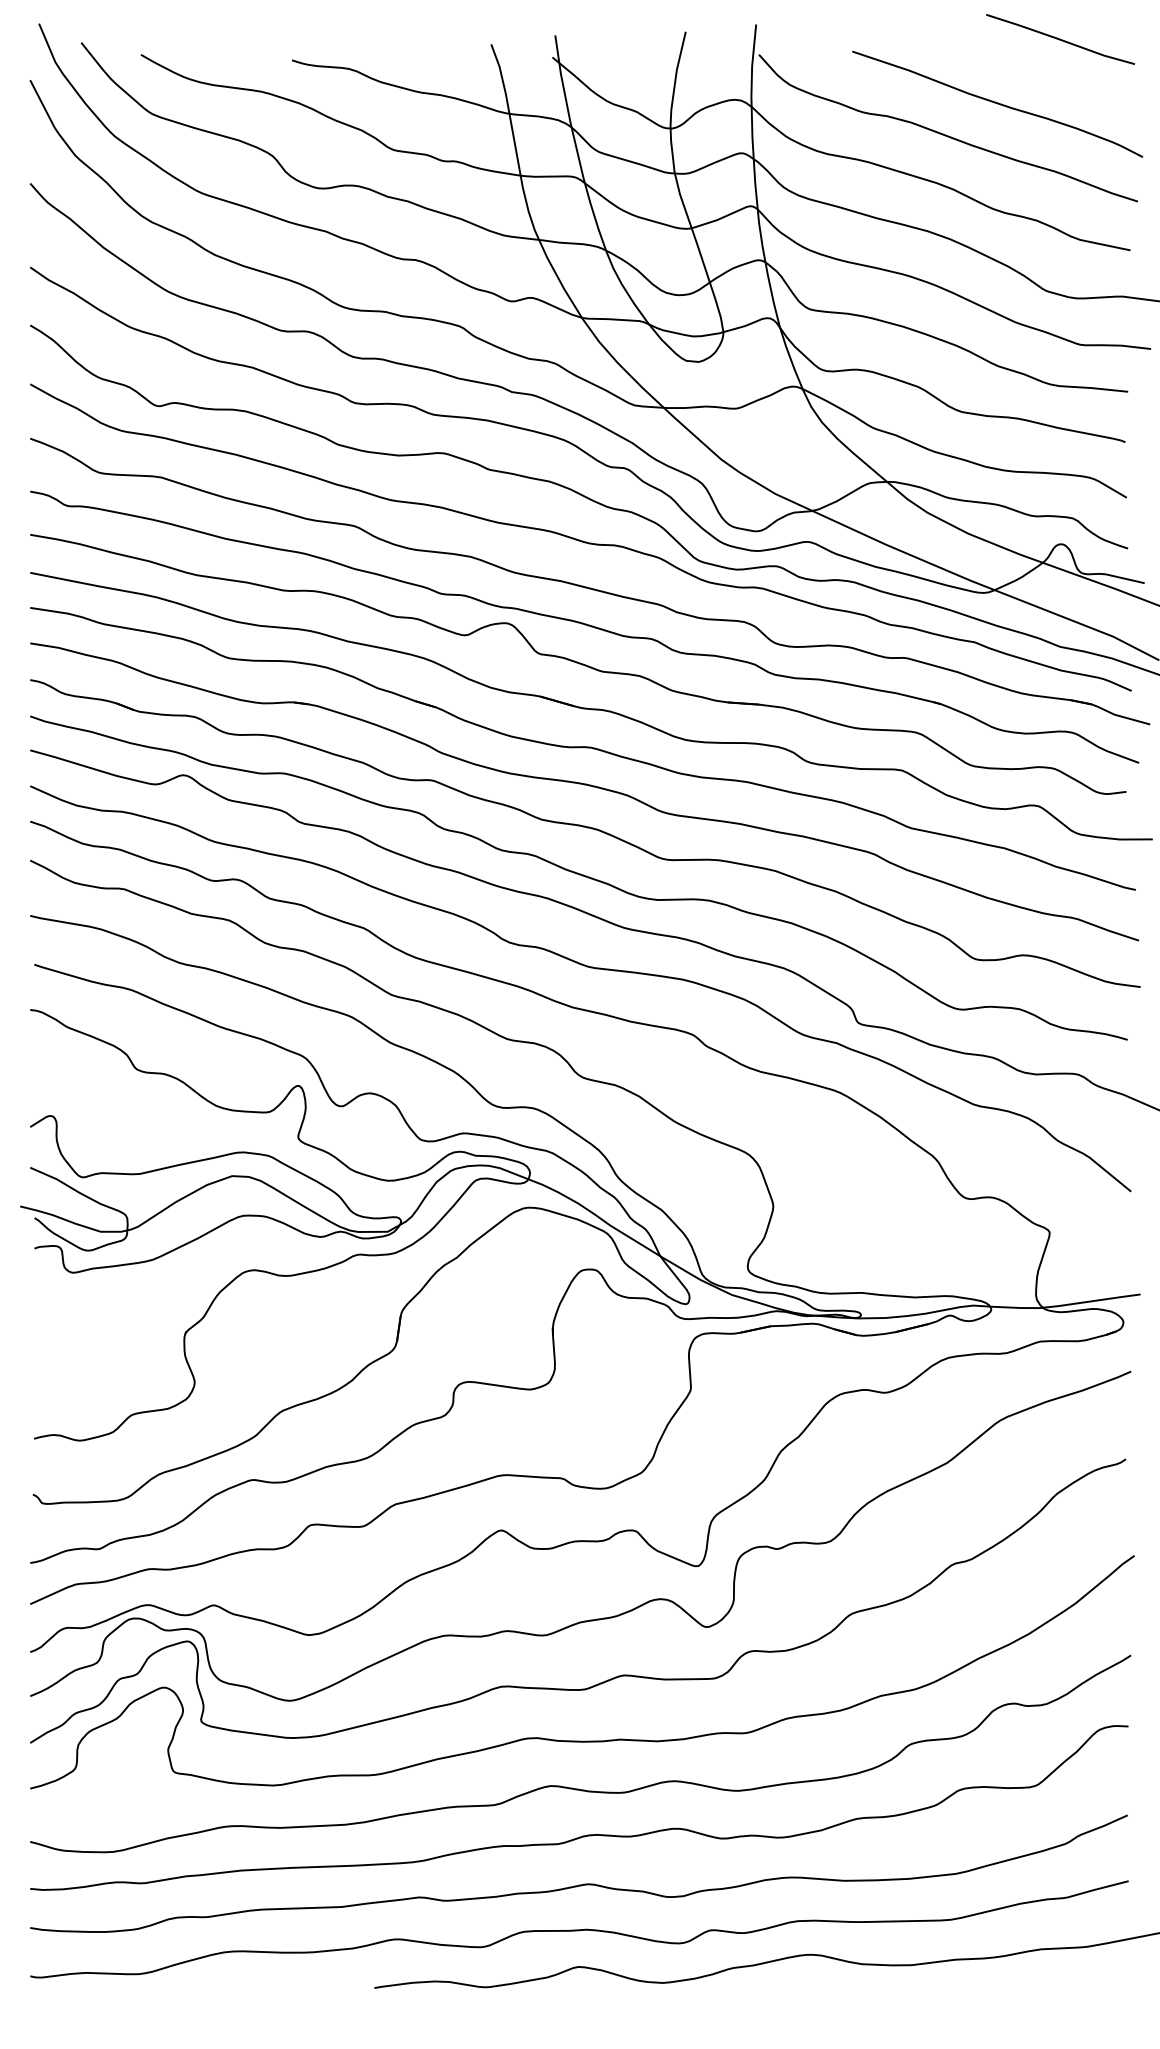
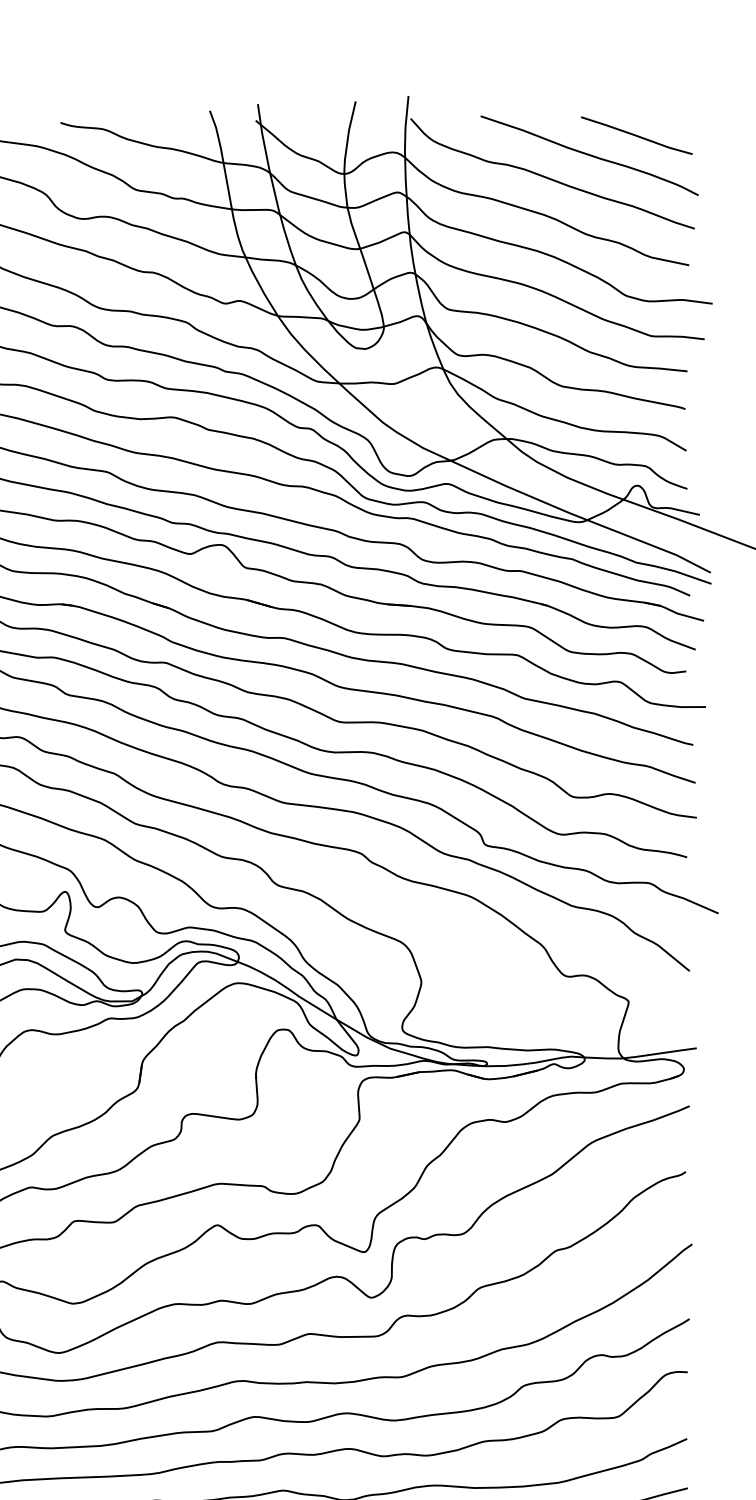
line: (1060, 39) -> (636, 135), moved

